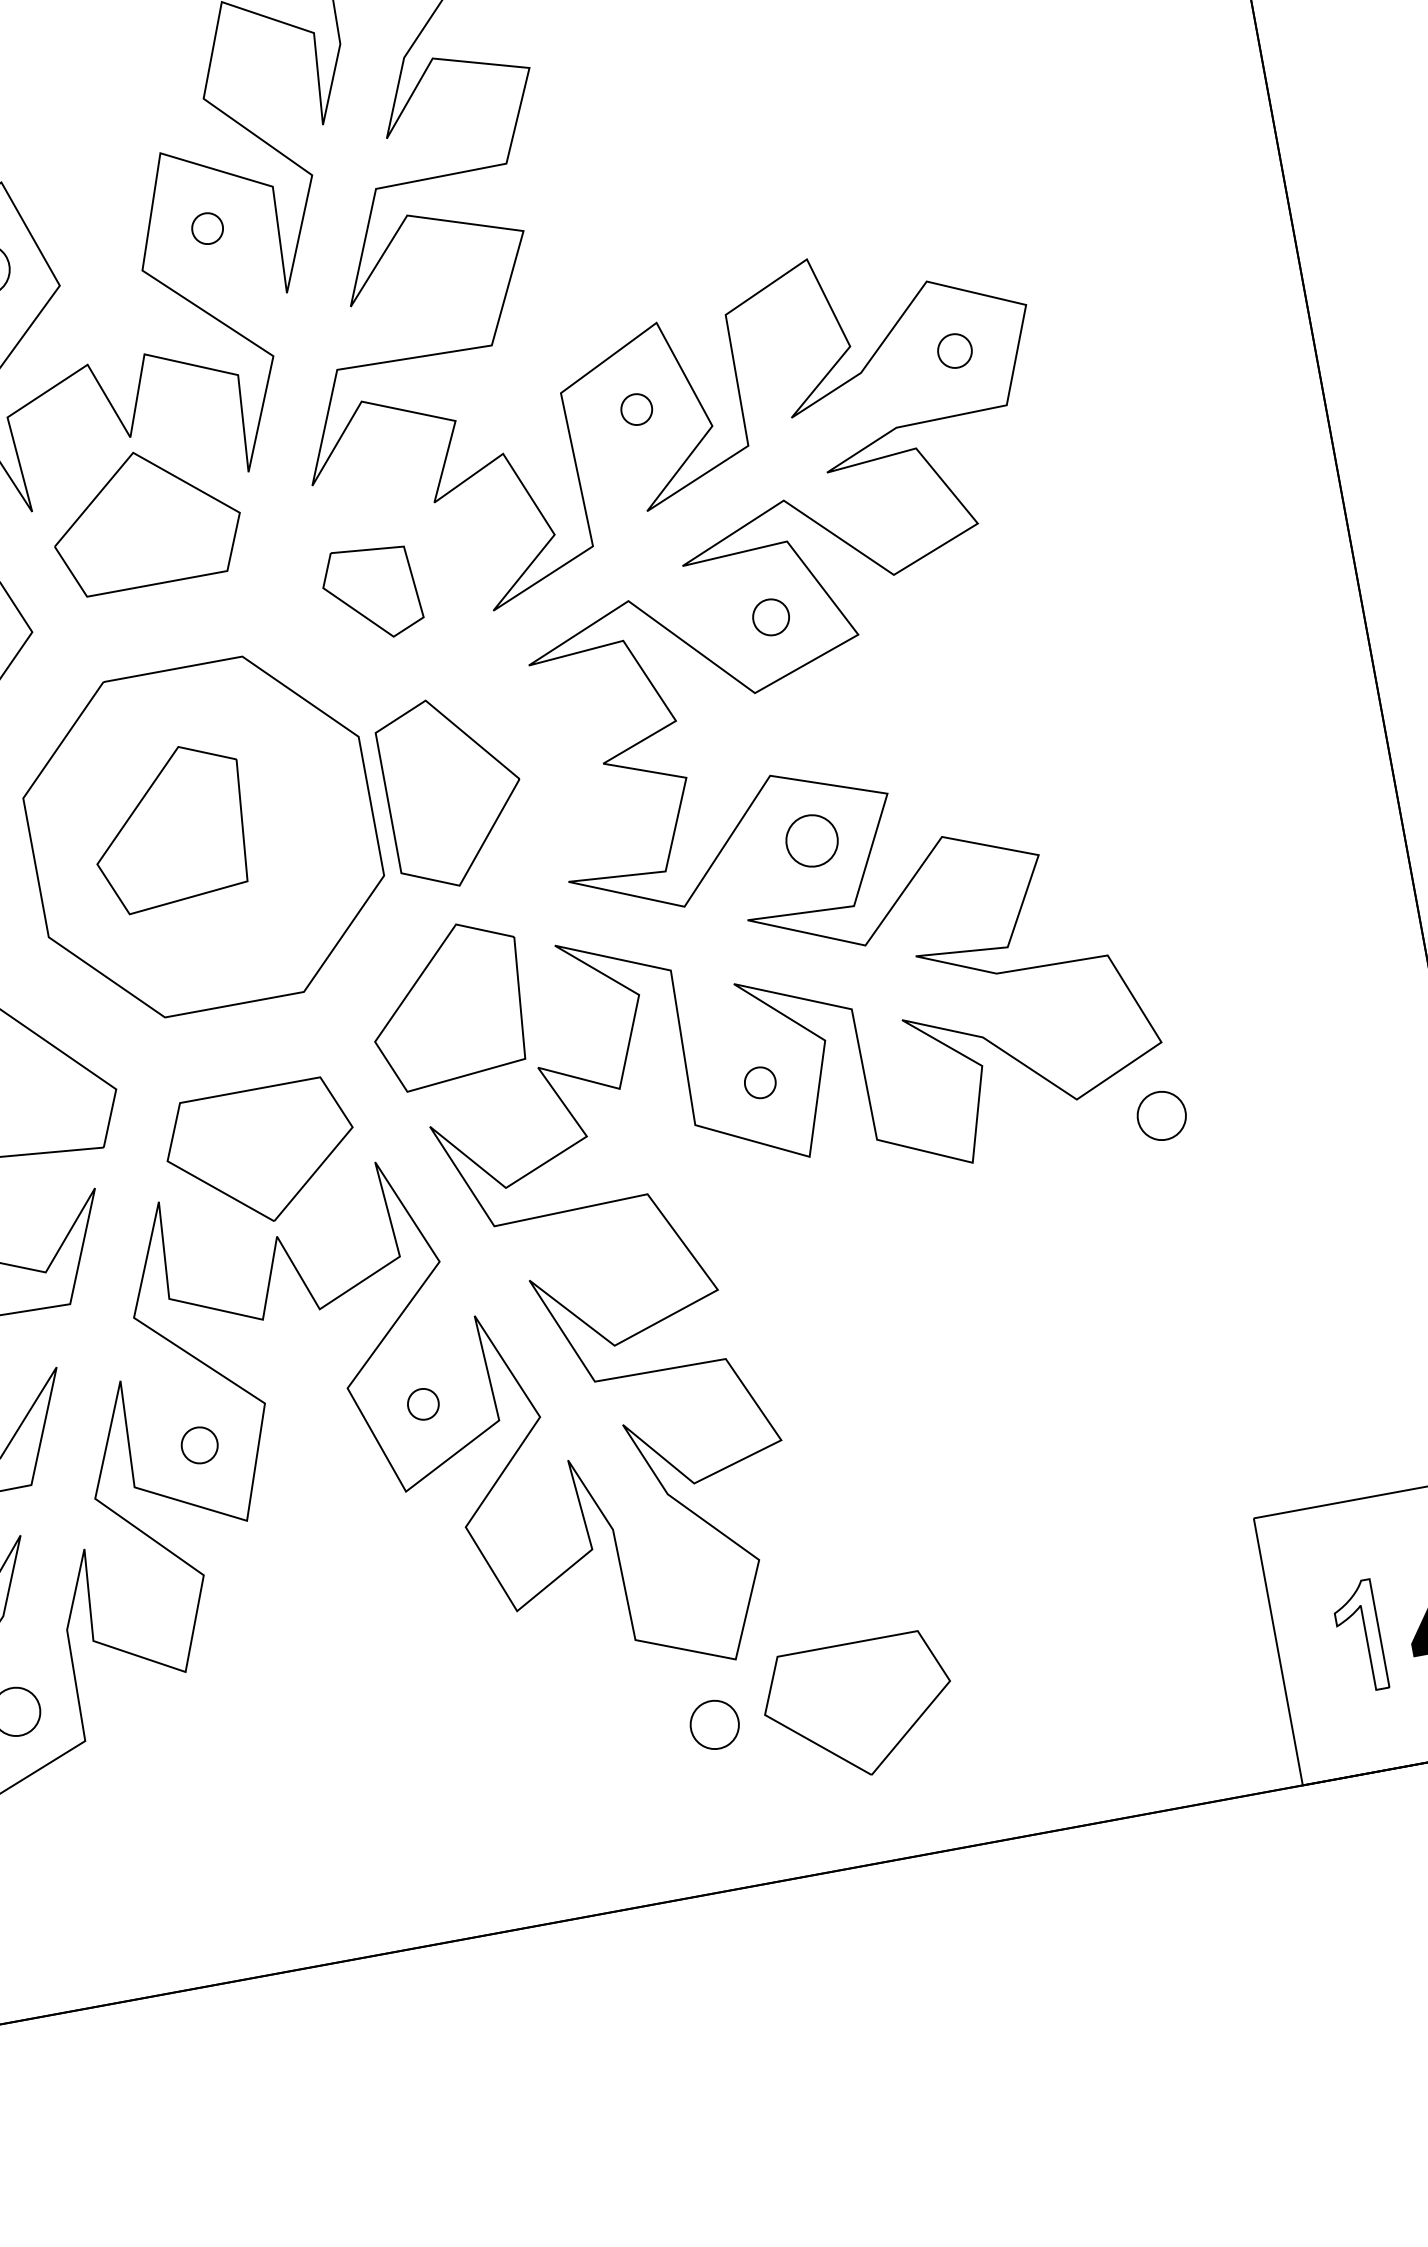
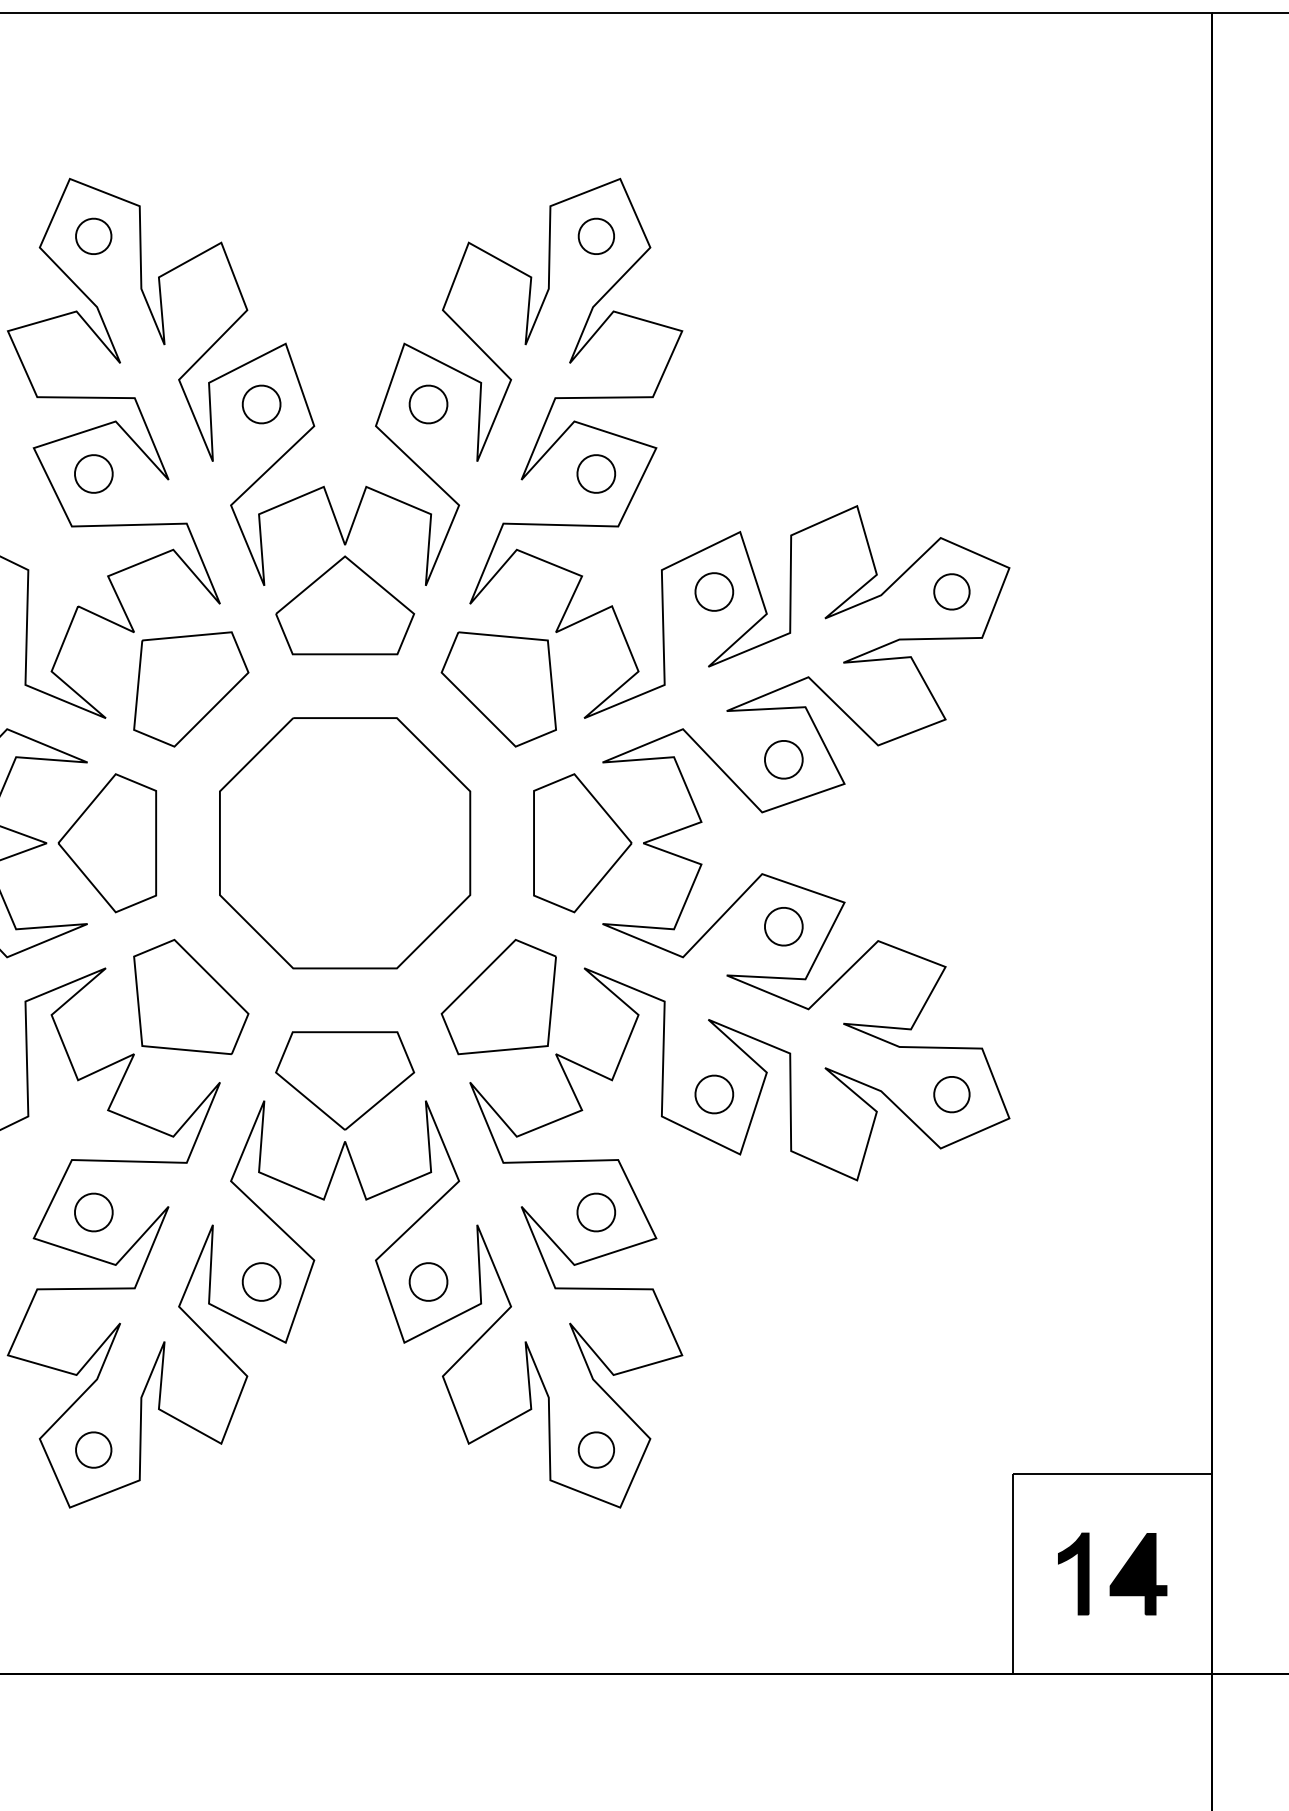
part: (207, 228) -> (428, 404), size x1.67
part: (449, 279) -> (596, 473), added
part: (954, 350) -> (951, 591), size x1.43
part: (636, 408) -> (714, 591), size x1.67
part: (371, 593) -> (498, 689), size x1.67
part: (770, 616) -> (783, 759), size x1.43
part: (453, 791) -> (582, 843), moved
part: (169, 827) -> (321, 831), removed
part: (760, 1082) -> (714, 1094), size x1.67
part: (1161, 1115) -> (951, 1094), moved
part: (631, 1269) -> (596, 1212), added
part: (423, 1403) -> (428, 1281), size x1.67
part: (199, 1444) -> (261, 1281), size x1.43
fill: (1359, 1636) -> (1073, 1573), added
part: (860, 1708) -> (703, 1559), removed
part: (713, 1724) -> (595, 1449), moved

